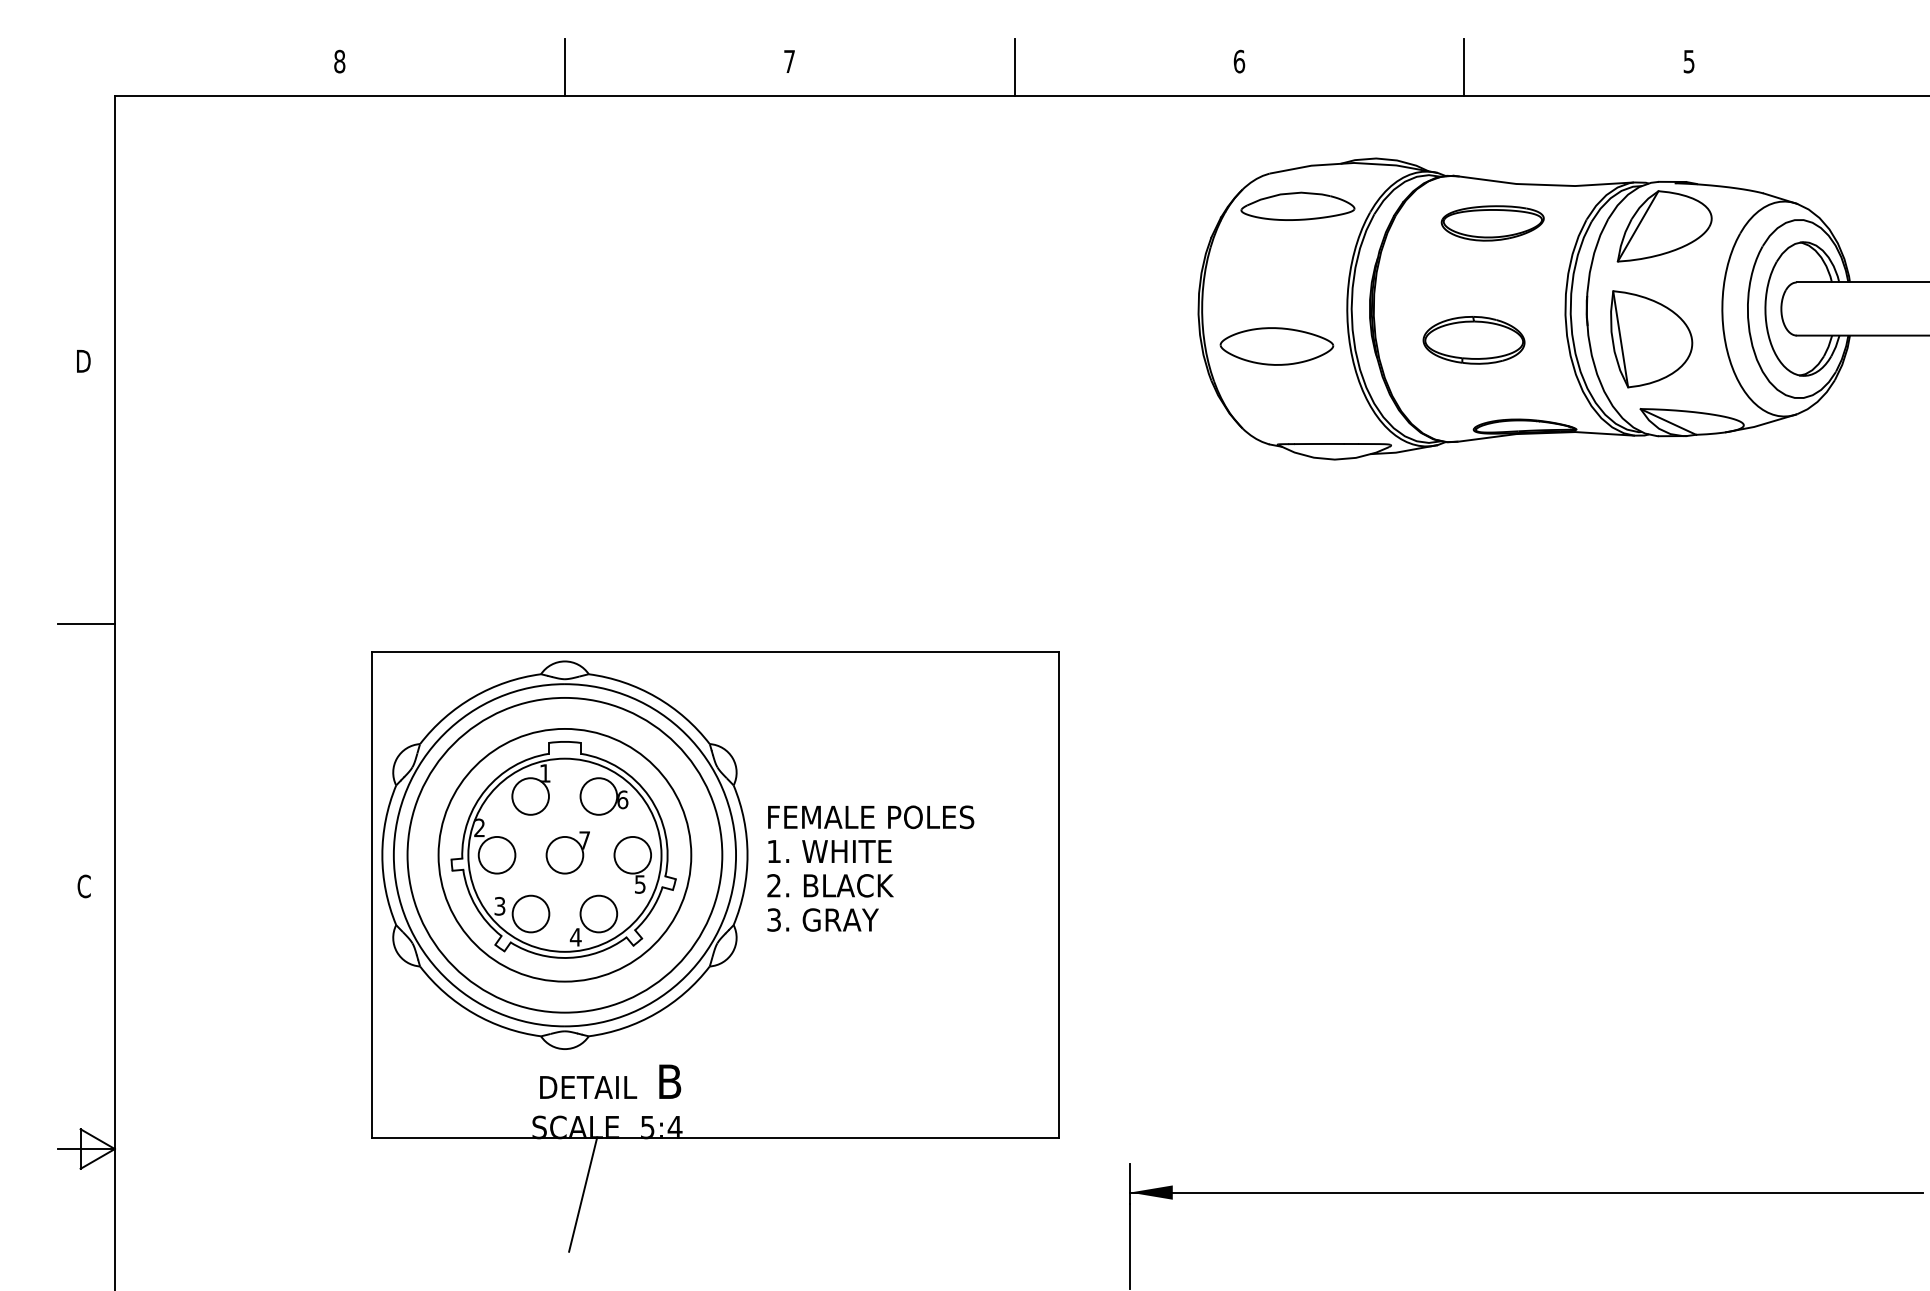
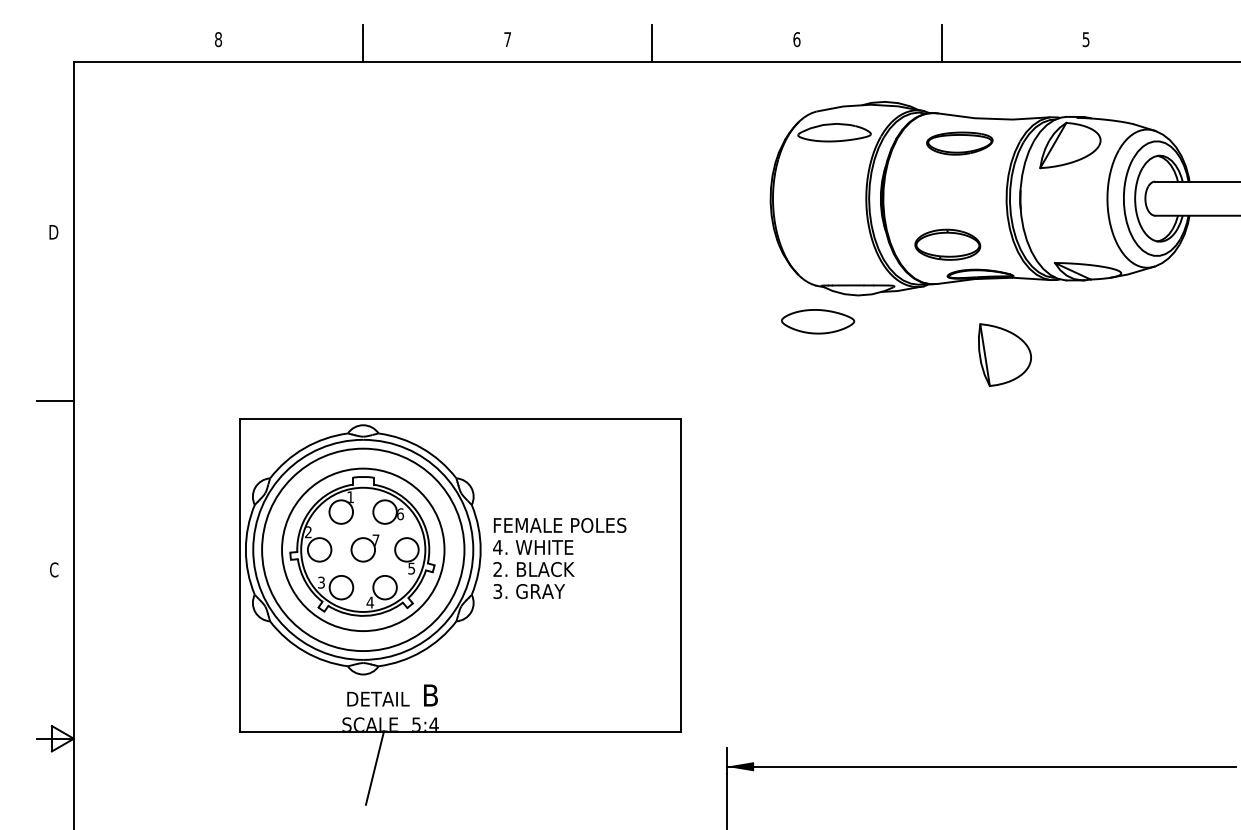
part: (1650, 338) -> (1004, 354), moved
part: (1473, 339) -> (947, 244), moved
part: (1277, 346) -> (818, 321), moved
text: (773, 851) -> (497, 547), 1. -> 4.

